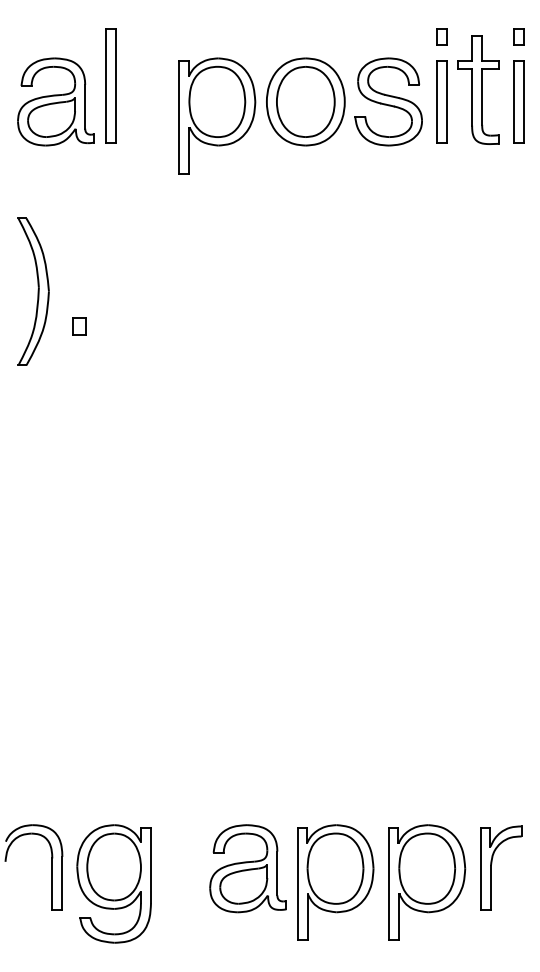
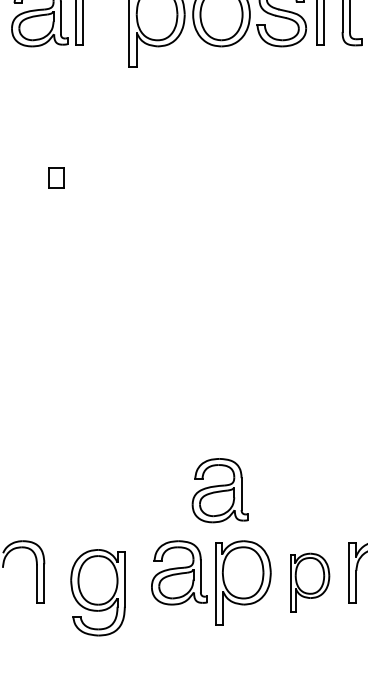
part: (33, 291) -> (23, 152), removed
part: (79, 326) -> (56, 178), size x1.6
part: (303, 755) -> (219, 490), added
part: (427, 882) -> (310, 582), size x0.7
part: (113, 883) -> (97, 592), moved

